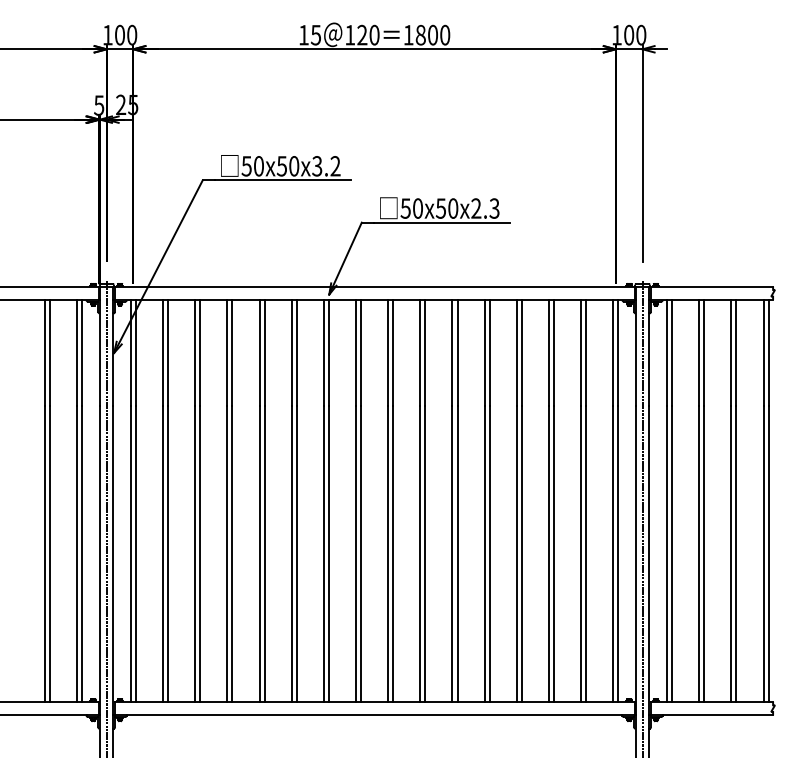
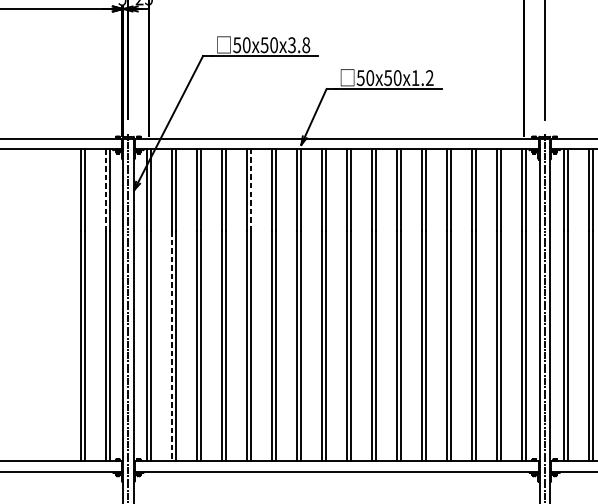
text: (335, 166) -> (306, 45), 50x50x3.2 -> 50x50x3.8
text: (485, 208) -> (422, 78), 50x50x2.3 -> 50x50x1.2
line: (77, 352) -> (105, 189), solid -> dashed
line: (264, 352) -> (251, 189), solid -> dashed
line: (163, 554) -> (172, 346), solid -> dashed

